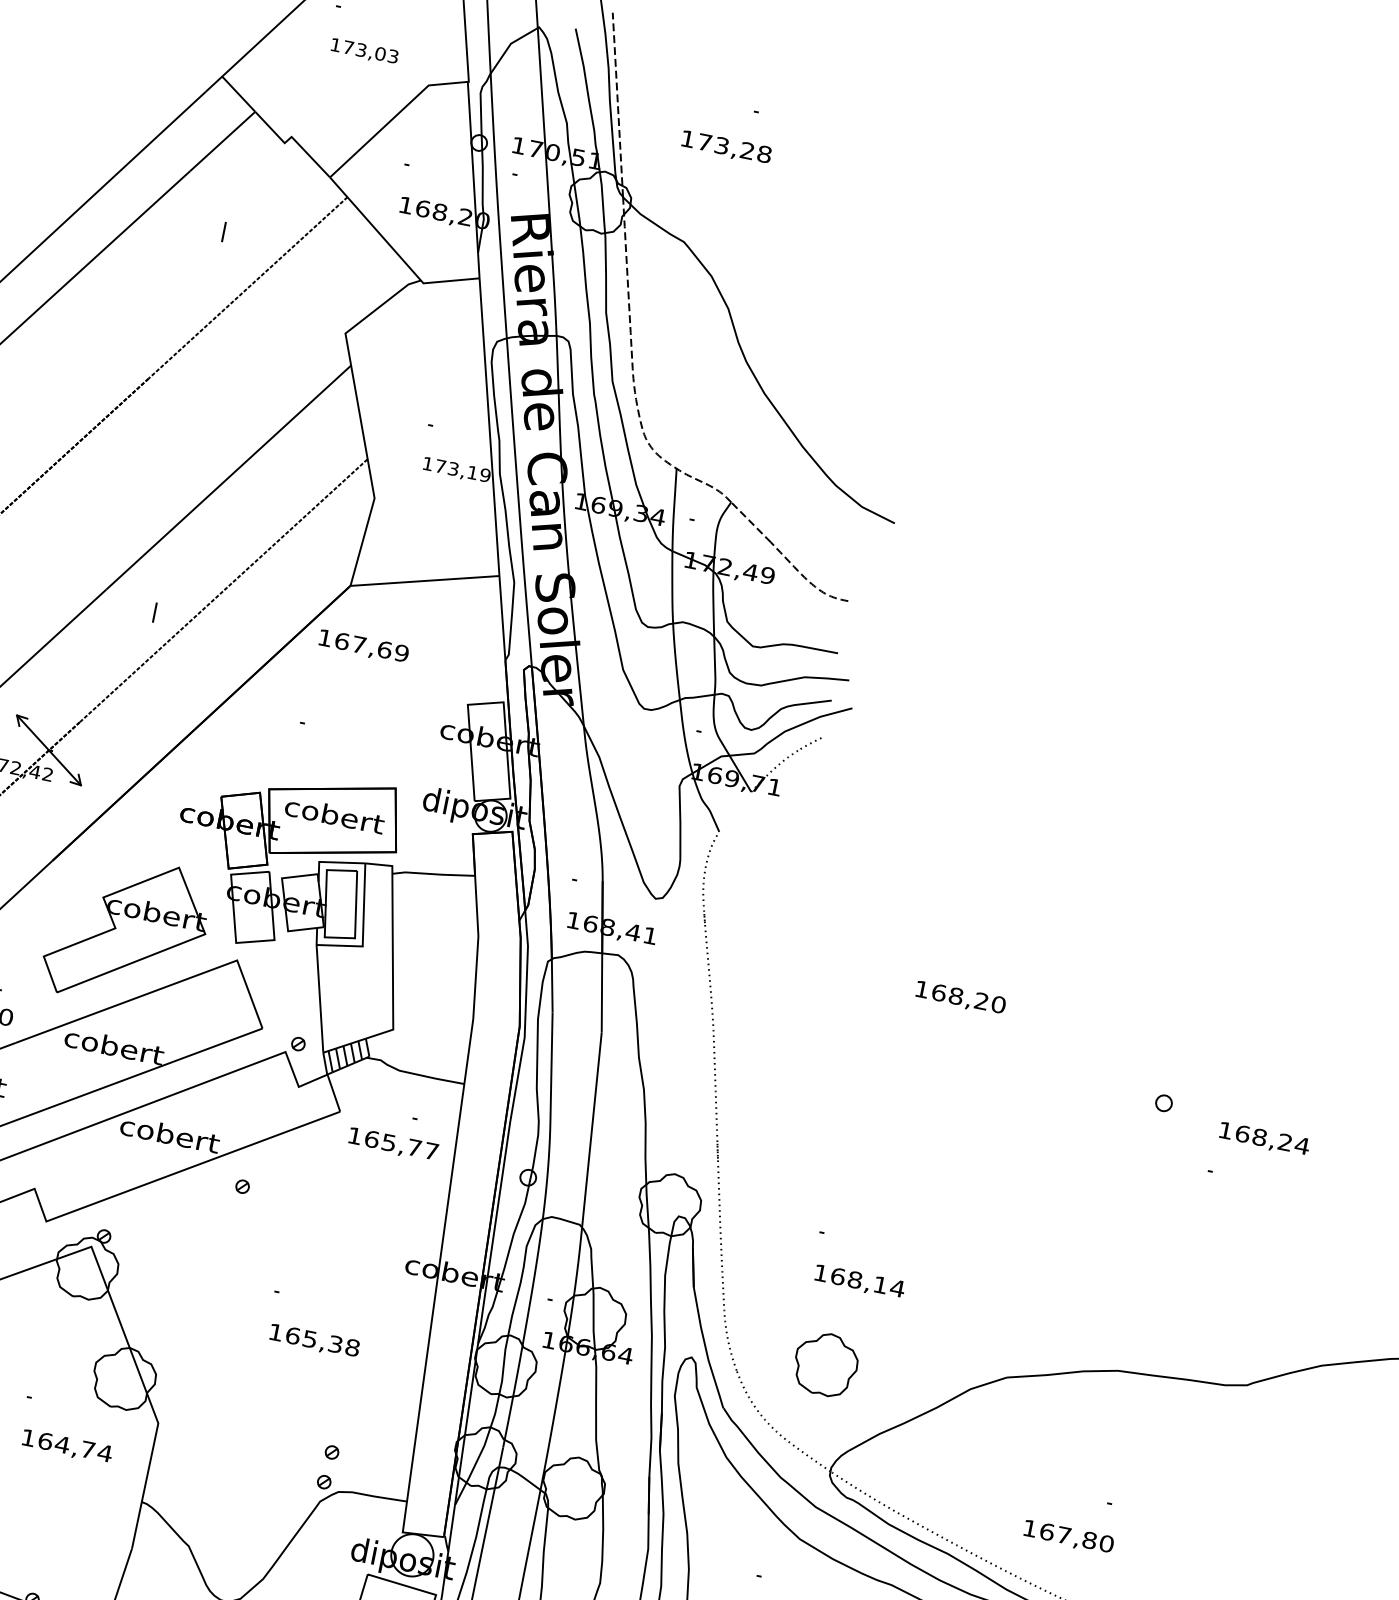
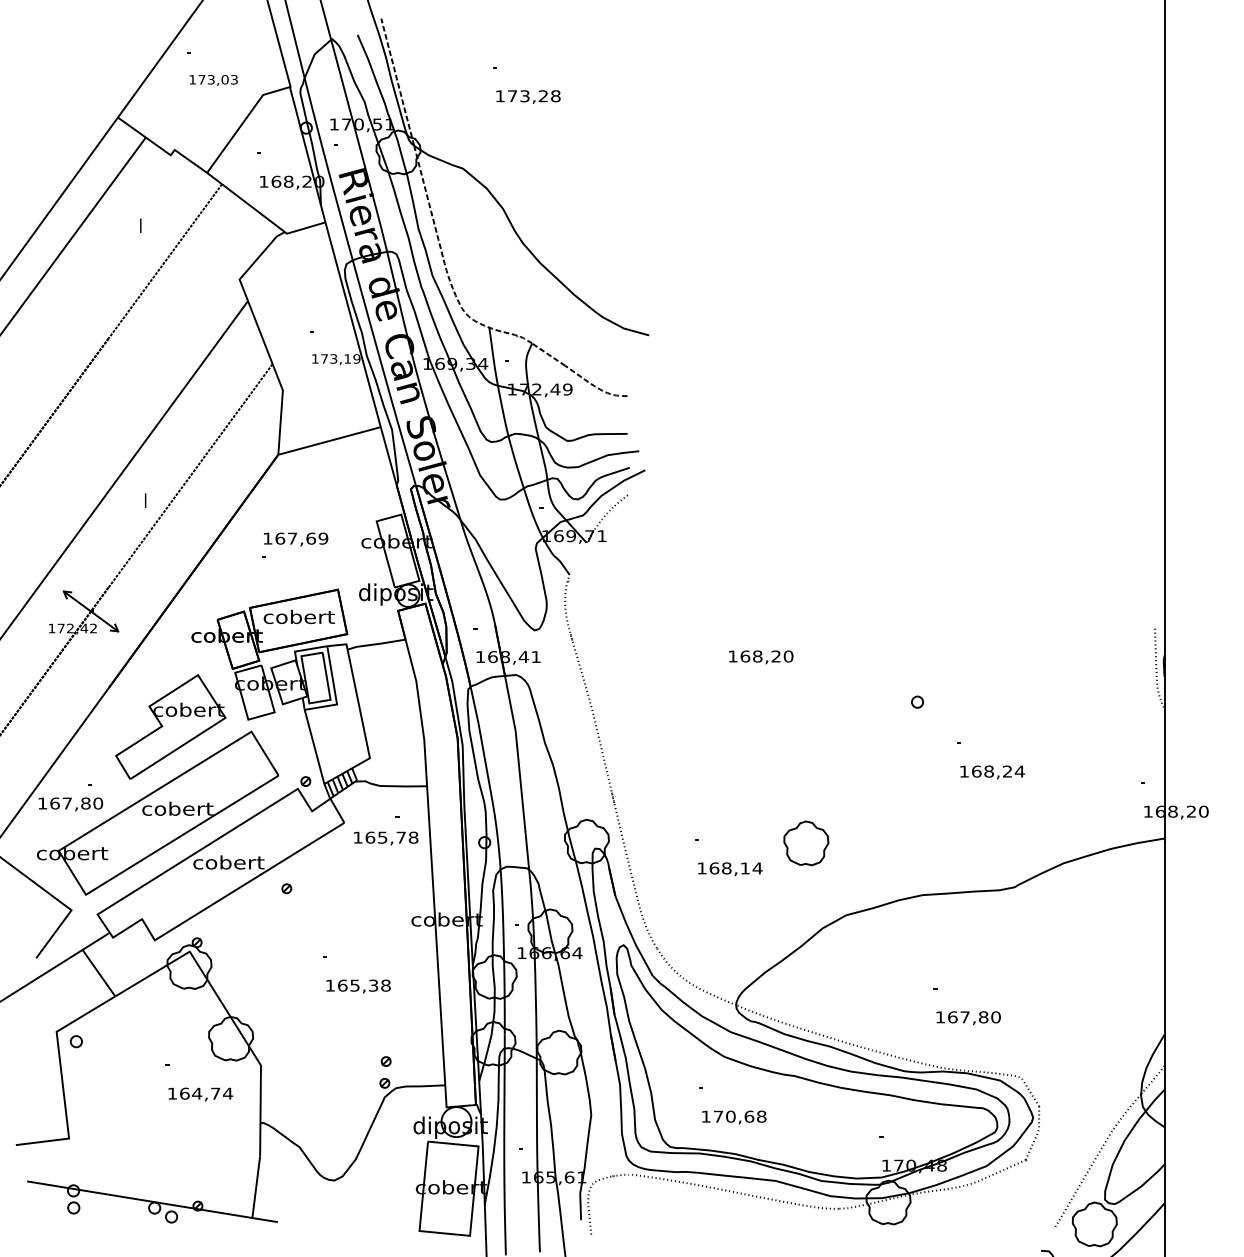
text: (726, 147) -> (528, 96), moved
text: (364, 647) -> (296, 539), moved
text: (1264, 1139) -> (992, 772), moved
text: (431, 1150) -> (413, 837), 165,77 -> 165,78
part: (826, 1364) -> (806, 843), moved
text: (1068, 1537) -> (968, 1018), moved

